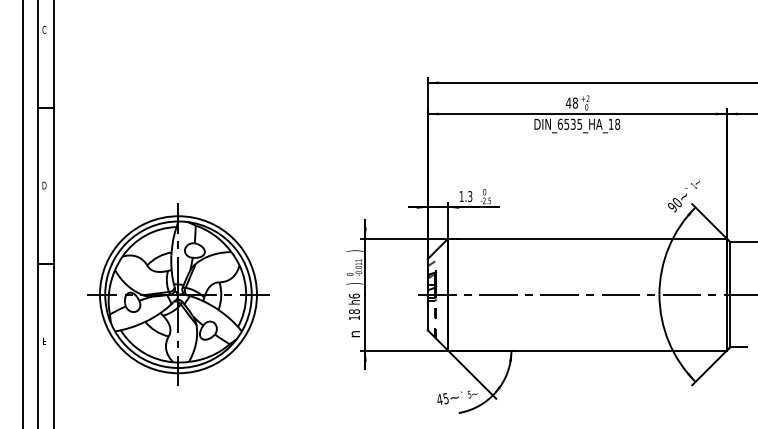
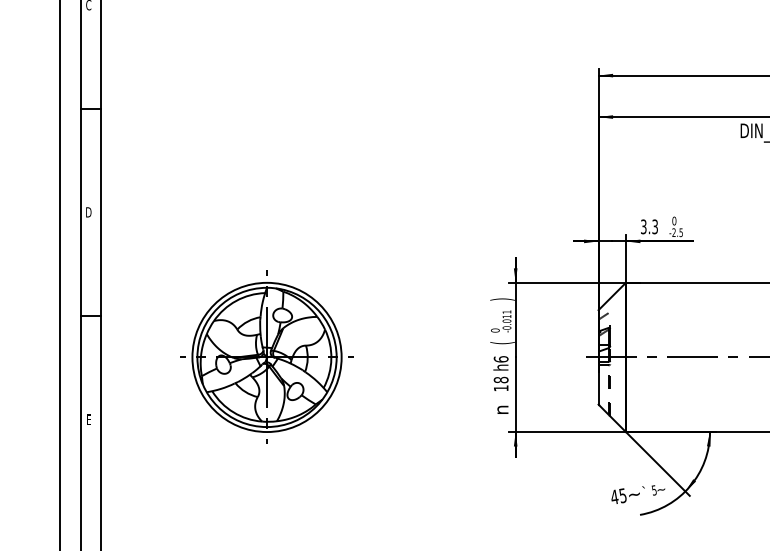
text: (461, 196) -> (643, 226), 1.3 -> 3.3
text: (354, 283) -> (501, 342), ) -> (
part: (178, 294) -> (267, 357), size x0.71

